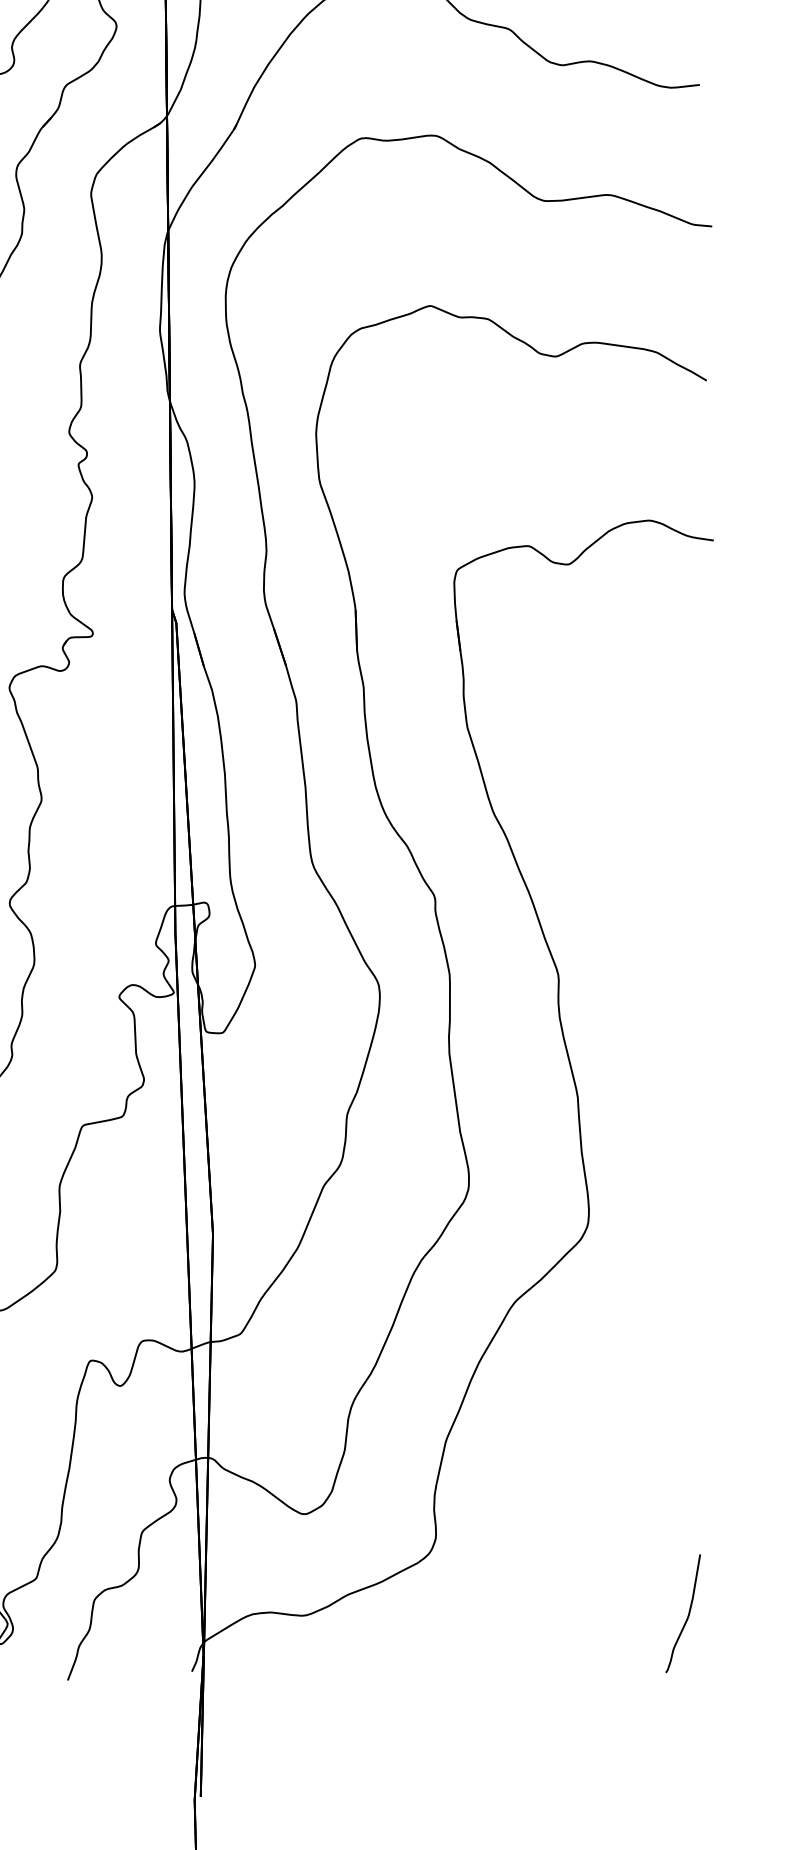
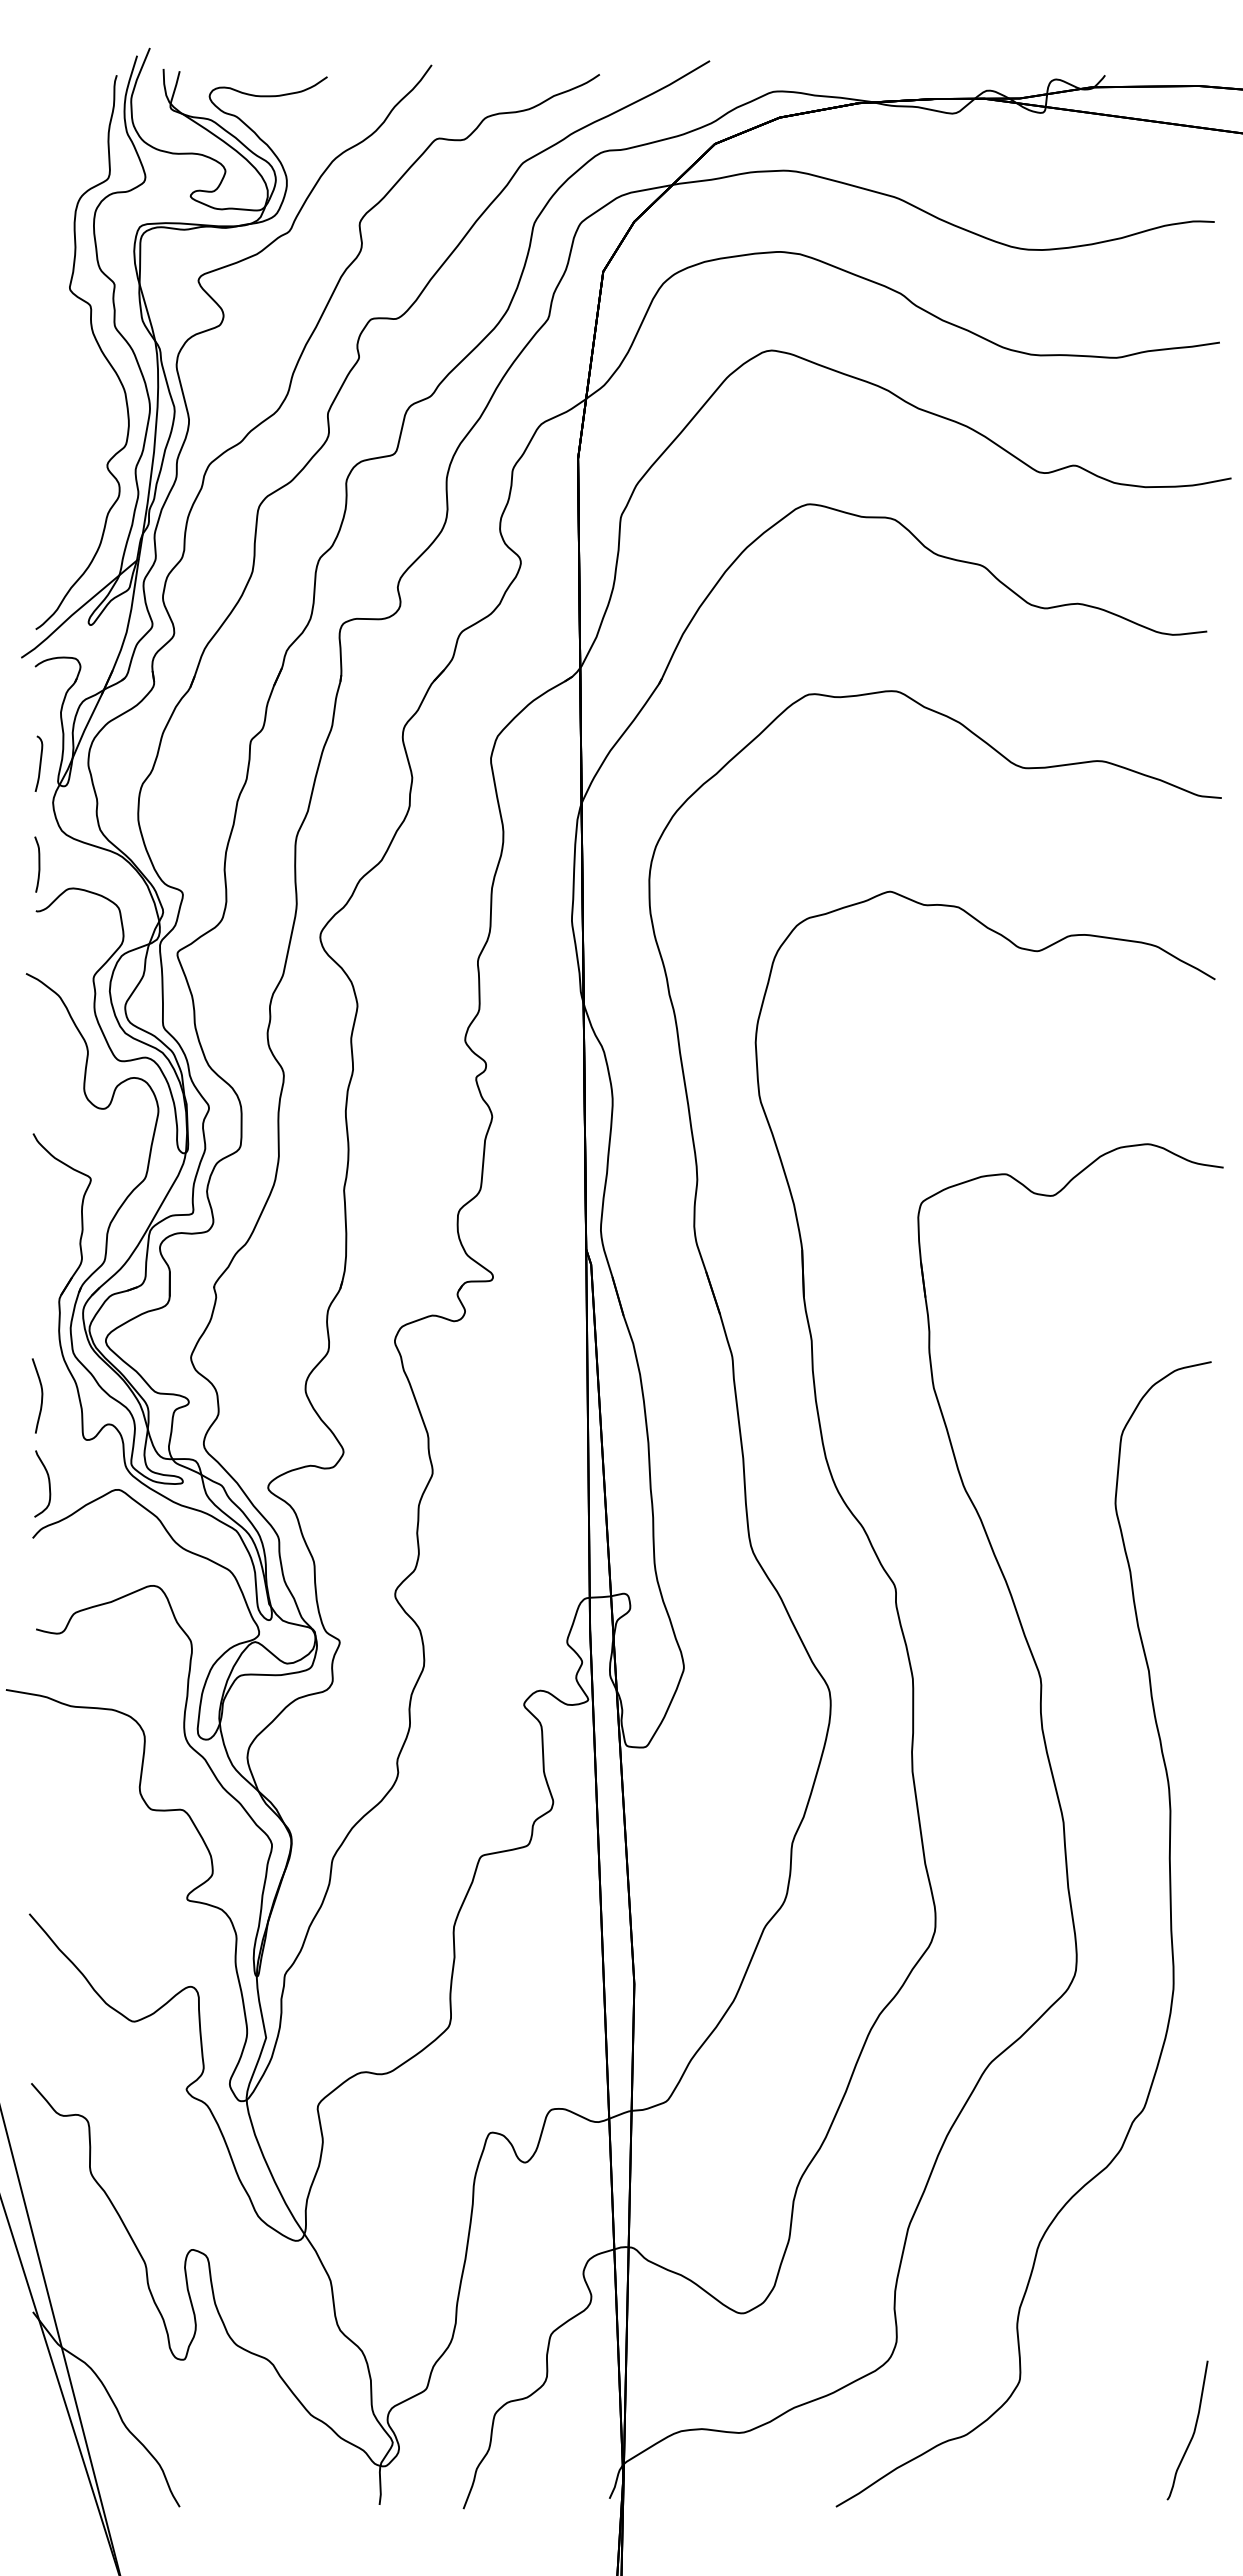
curve: (668, 1192) -> (1170, 1934), added

